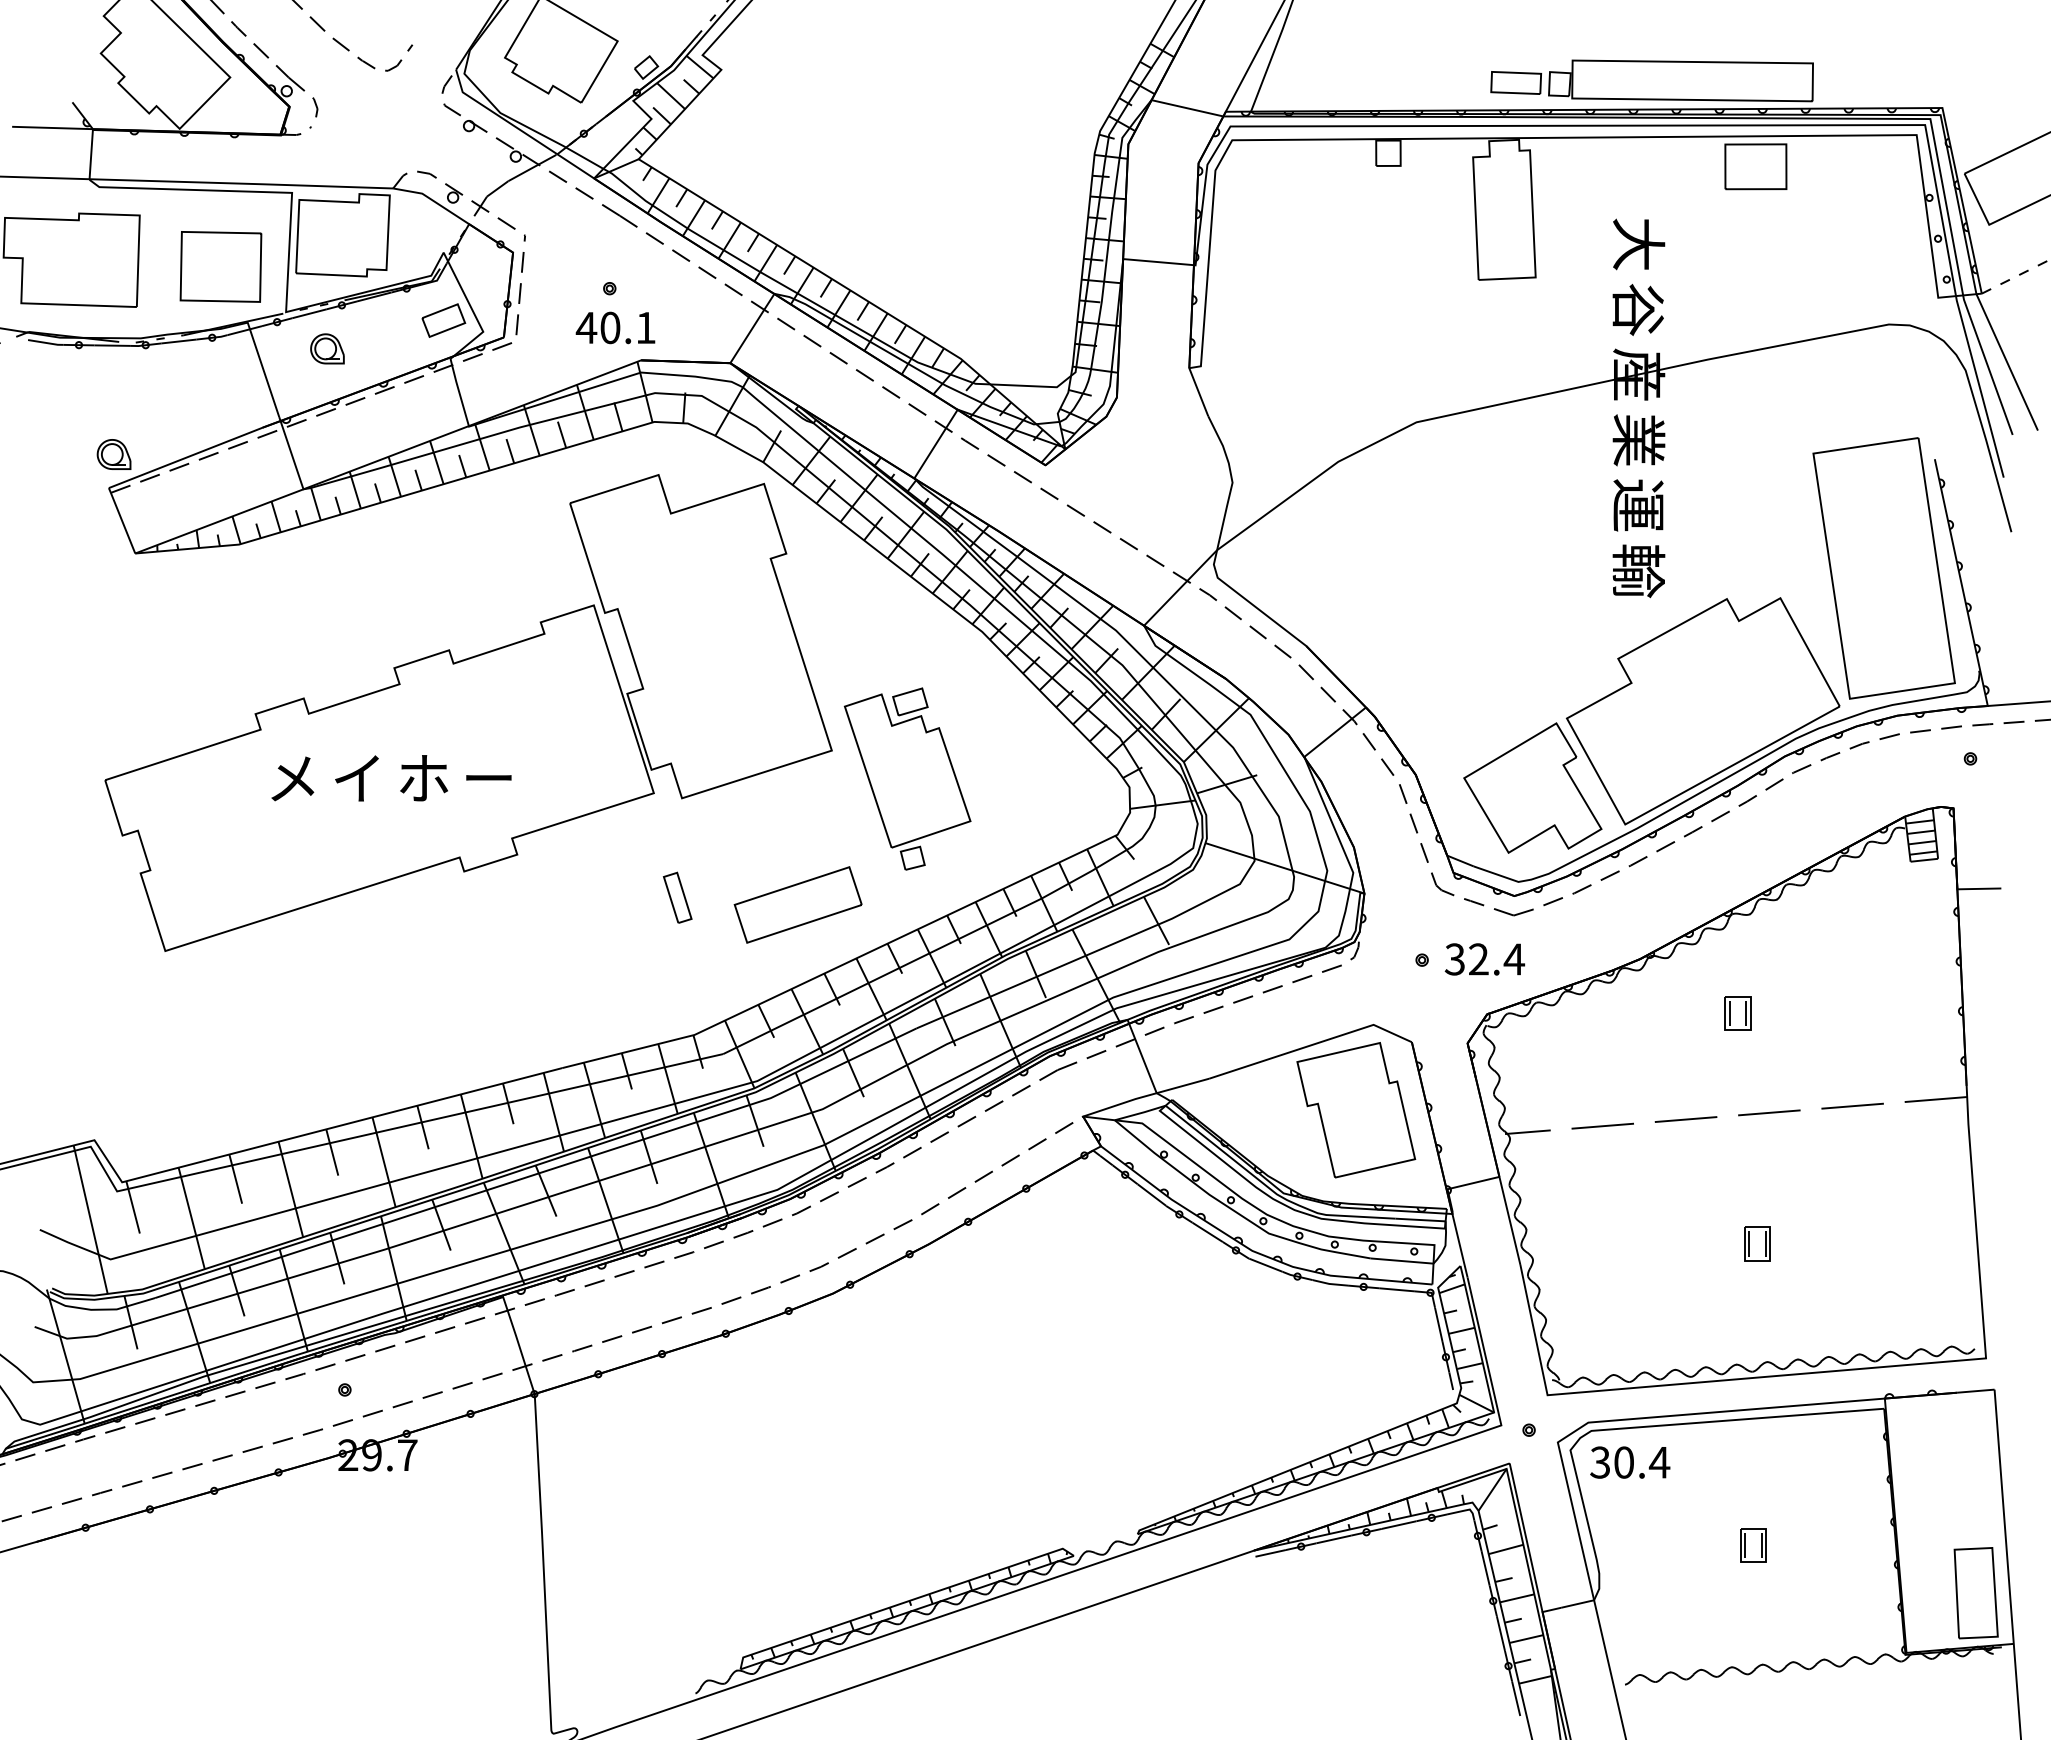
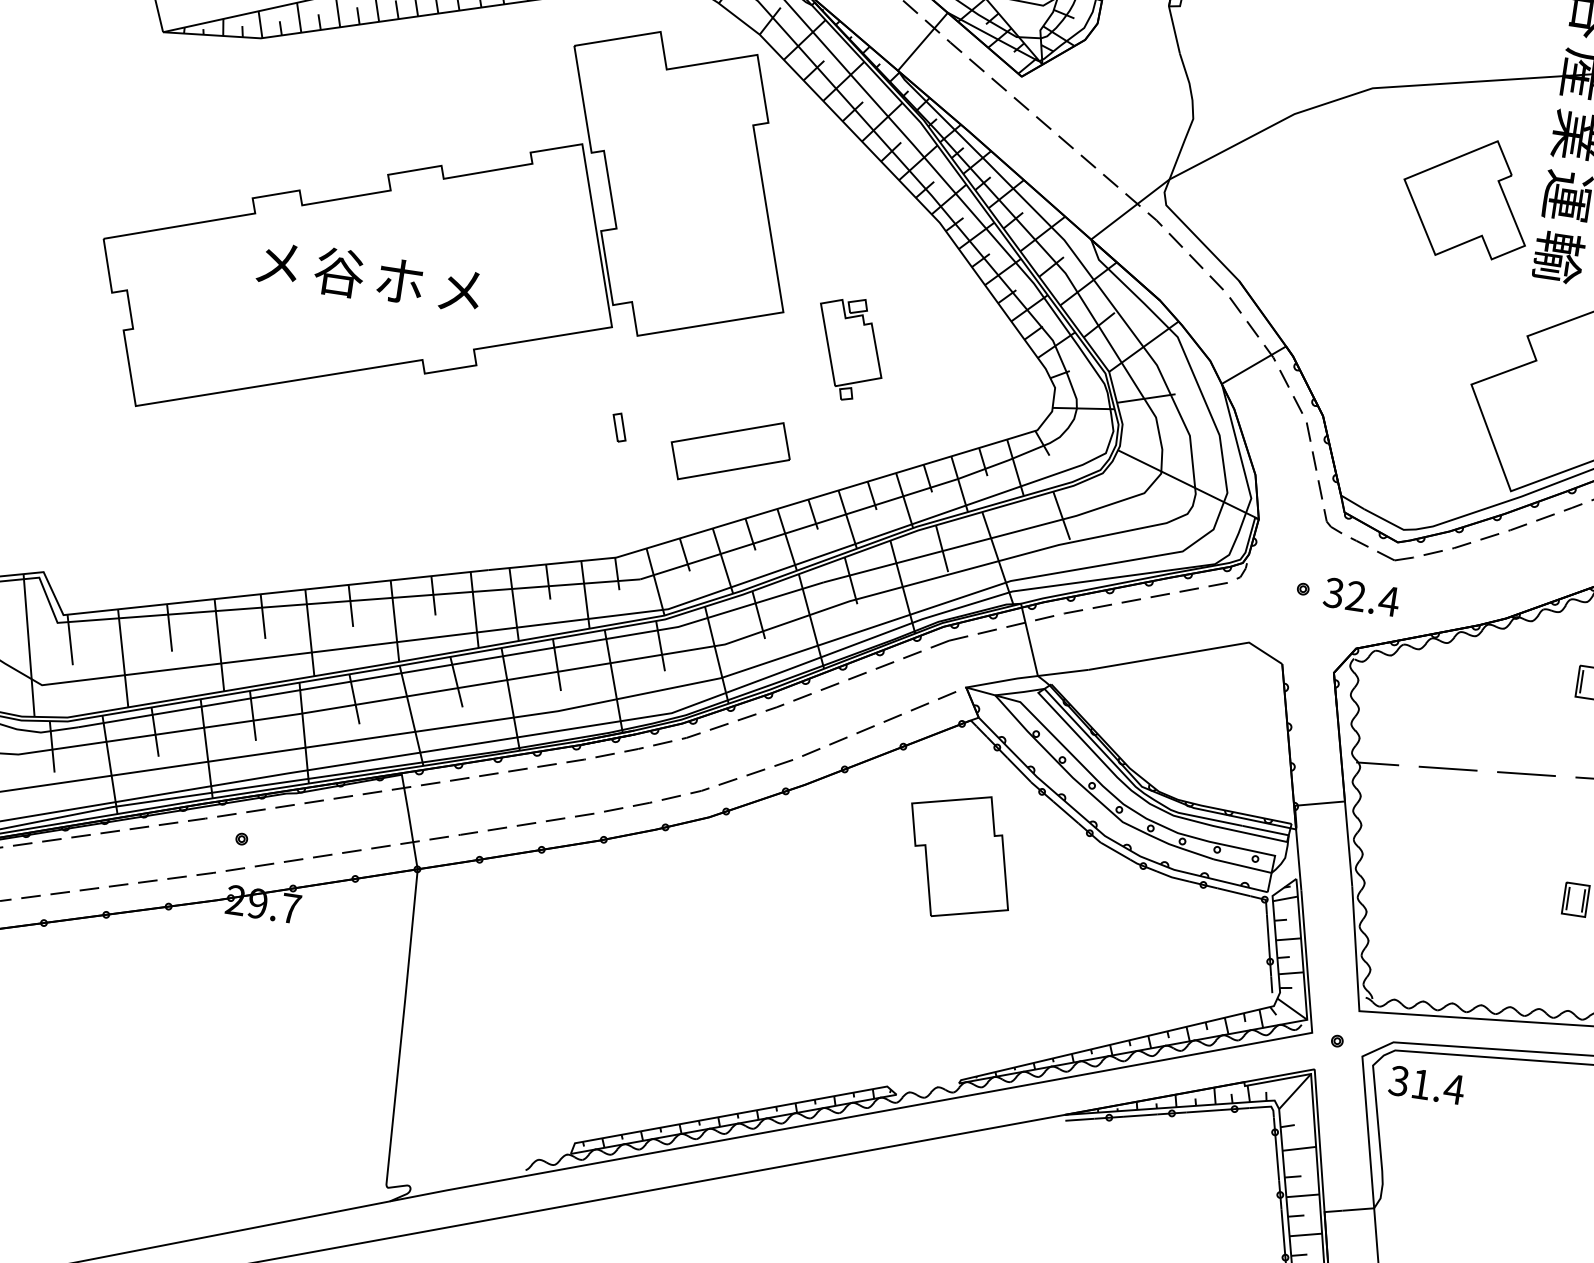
text: (358, 778) -> (339, 272), イ -> 谷
text: (488, 778) -> (460, 290), ー -> メ
part: (907, 778) -> (849, 348), size x0.6
part: (1532, 787) -> (1466, 197), moved
part: (677, 897) -> (619, 427), size x0.6
part: (1356, 1110) -> (960, 856), moved
text: (1623, 1462) -> (1420, 1084), 30.4 -> 31.4
part: (1753, 1545) -> (1529, 1179), removed

